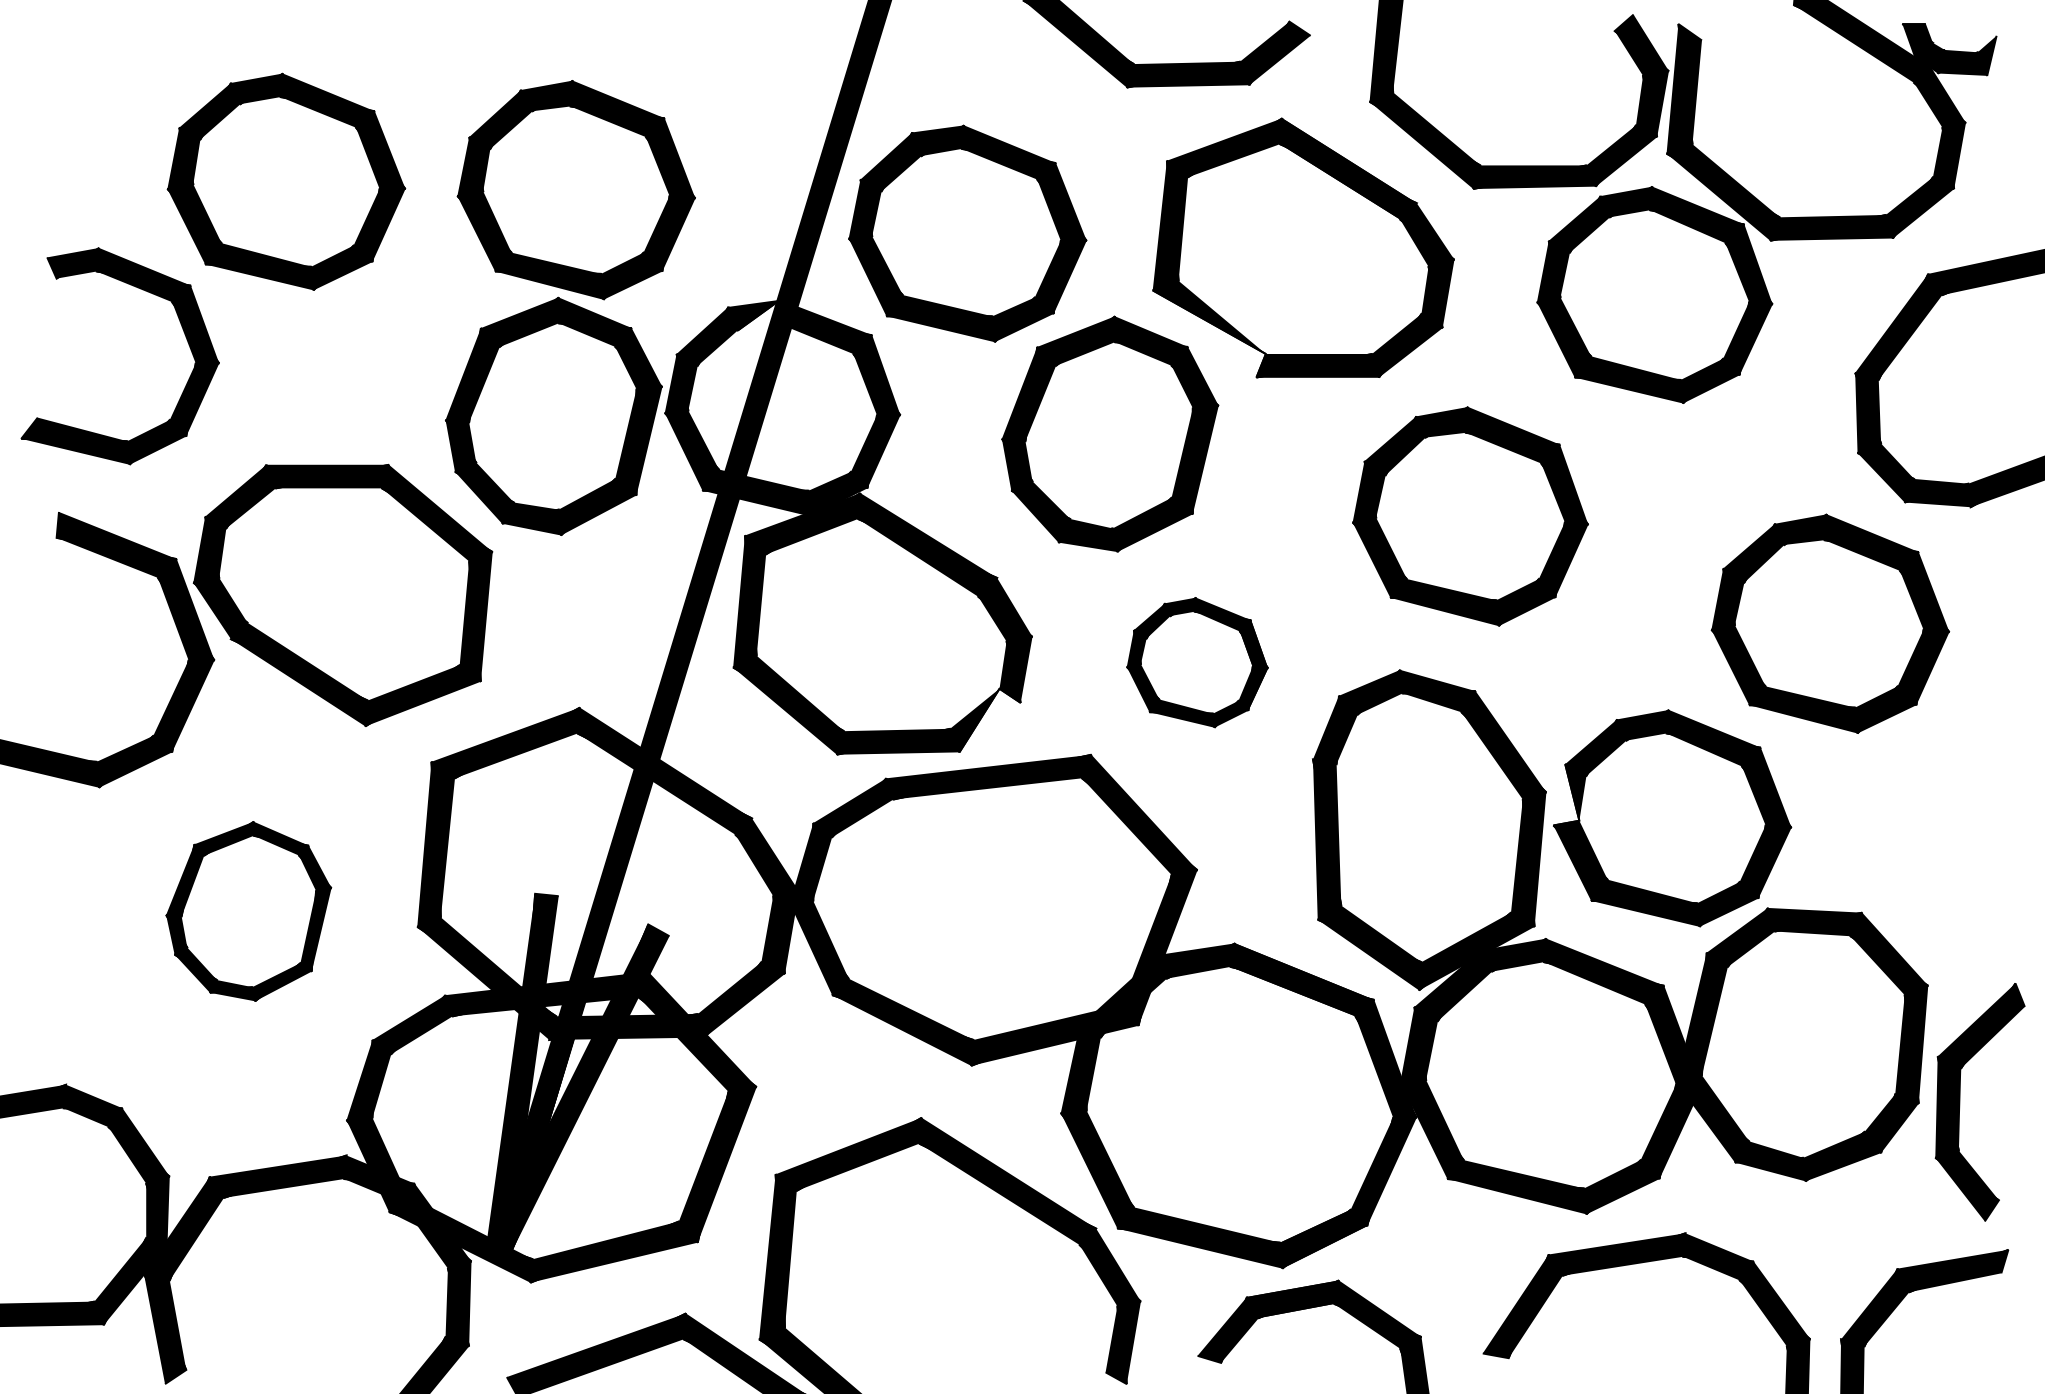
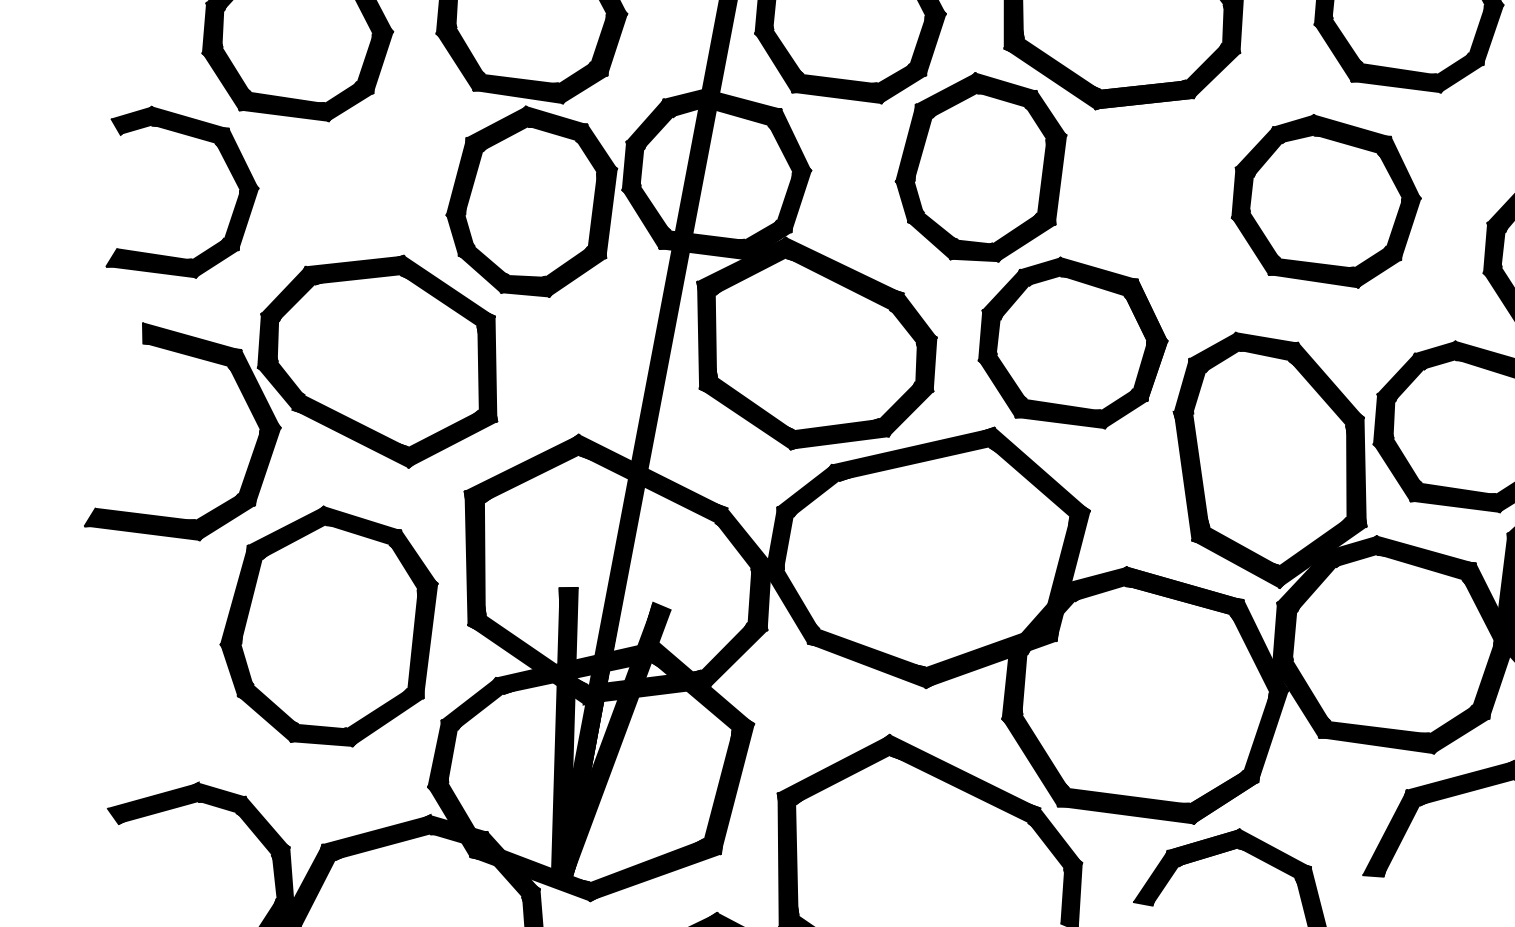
fill: (758, 314) -> (688, 102), added
fill: (1208, 333) -> (1052, 78), added
part: (1470, 516) -> (1325, 202), moved
part: (1197, 662) -> (1072, 344), size x1.67
fill: (989, 720) -> (910, 408), added
fill: (1566, 794) -> (1380, 417), added
part: (248, 911) -> (330, 627), size x1.67

